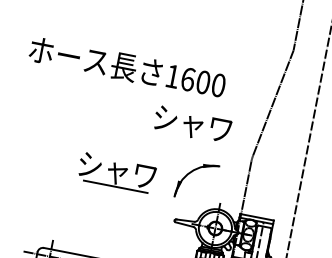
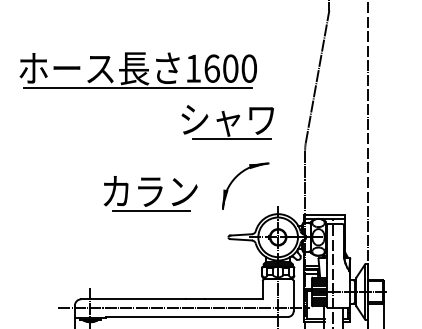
line: (124, 84) -> (138, 88), added
line: (192, 140) -> (231, 139), added
text: (117, 171) -> (150, 192), シャワ -> カラン

